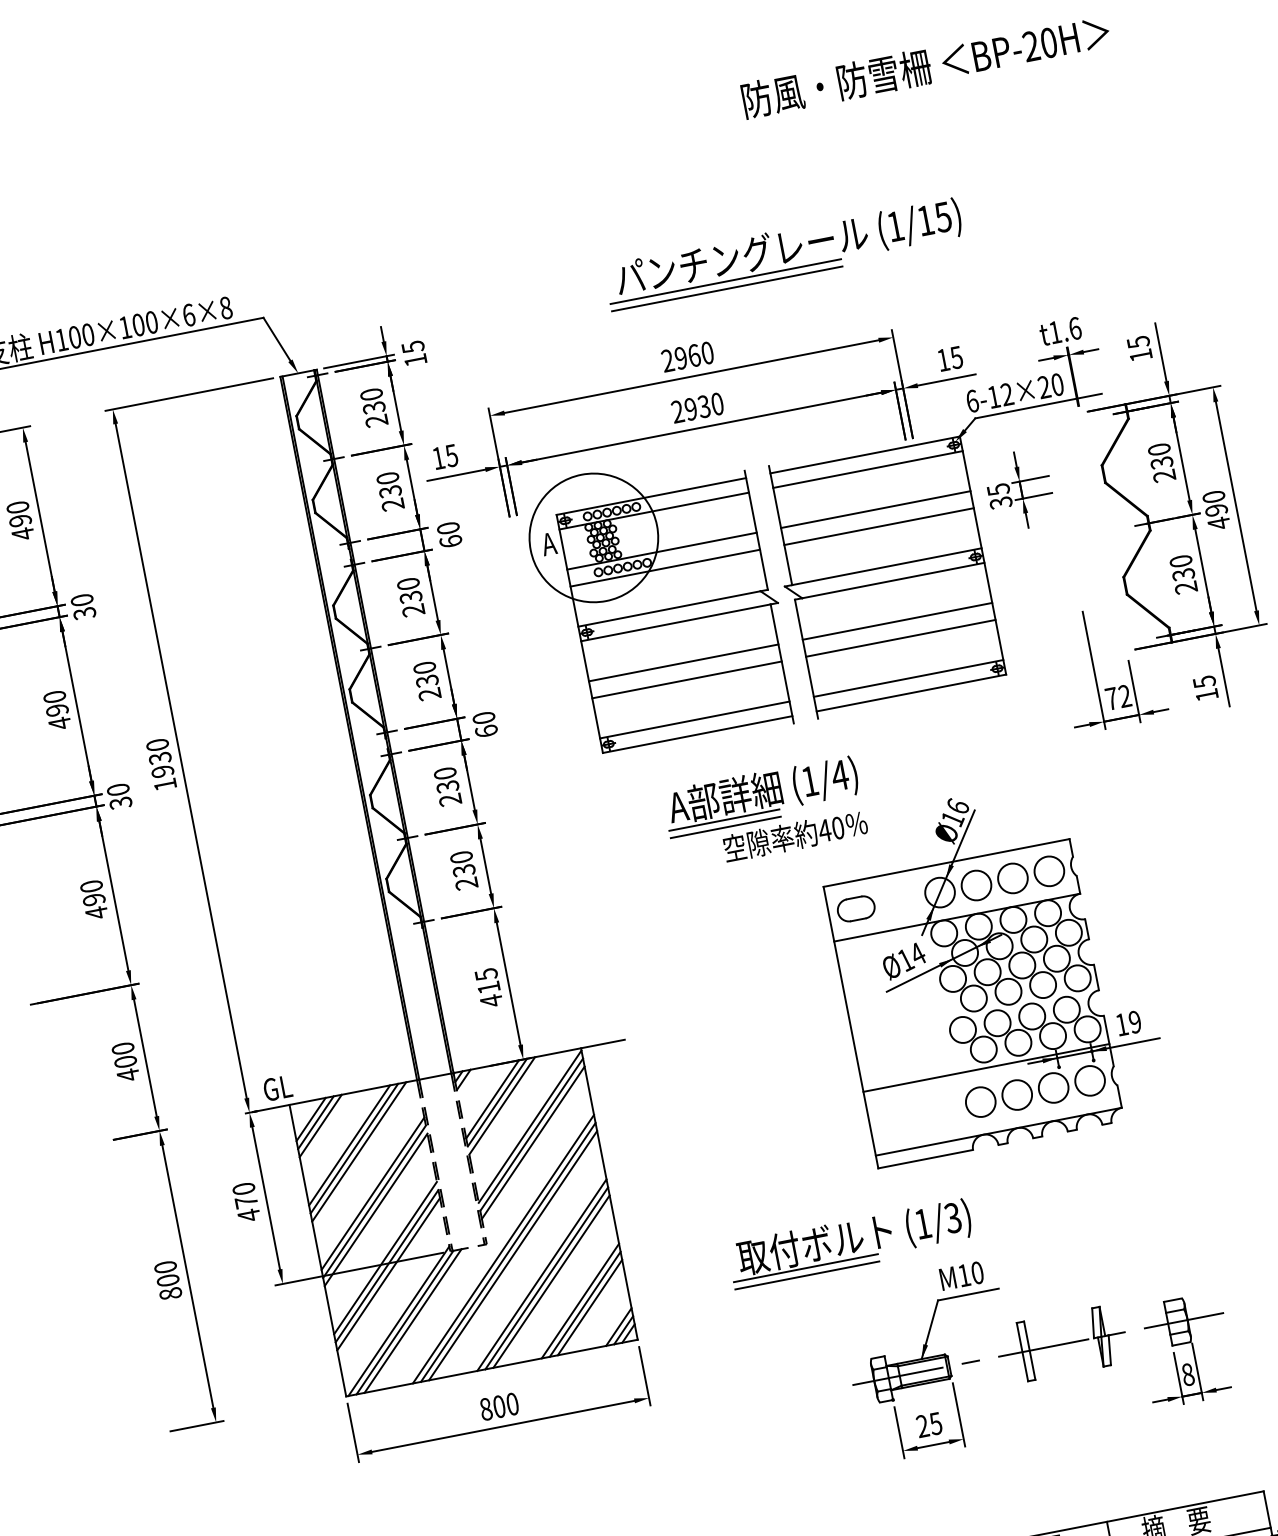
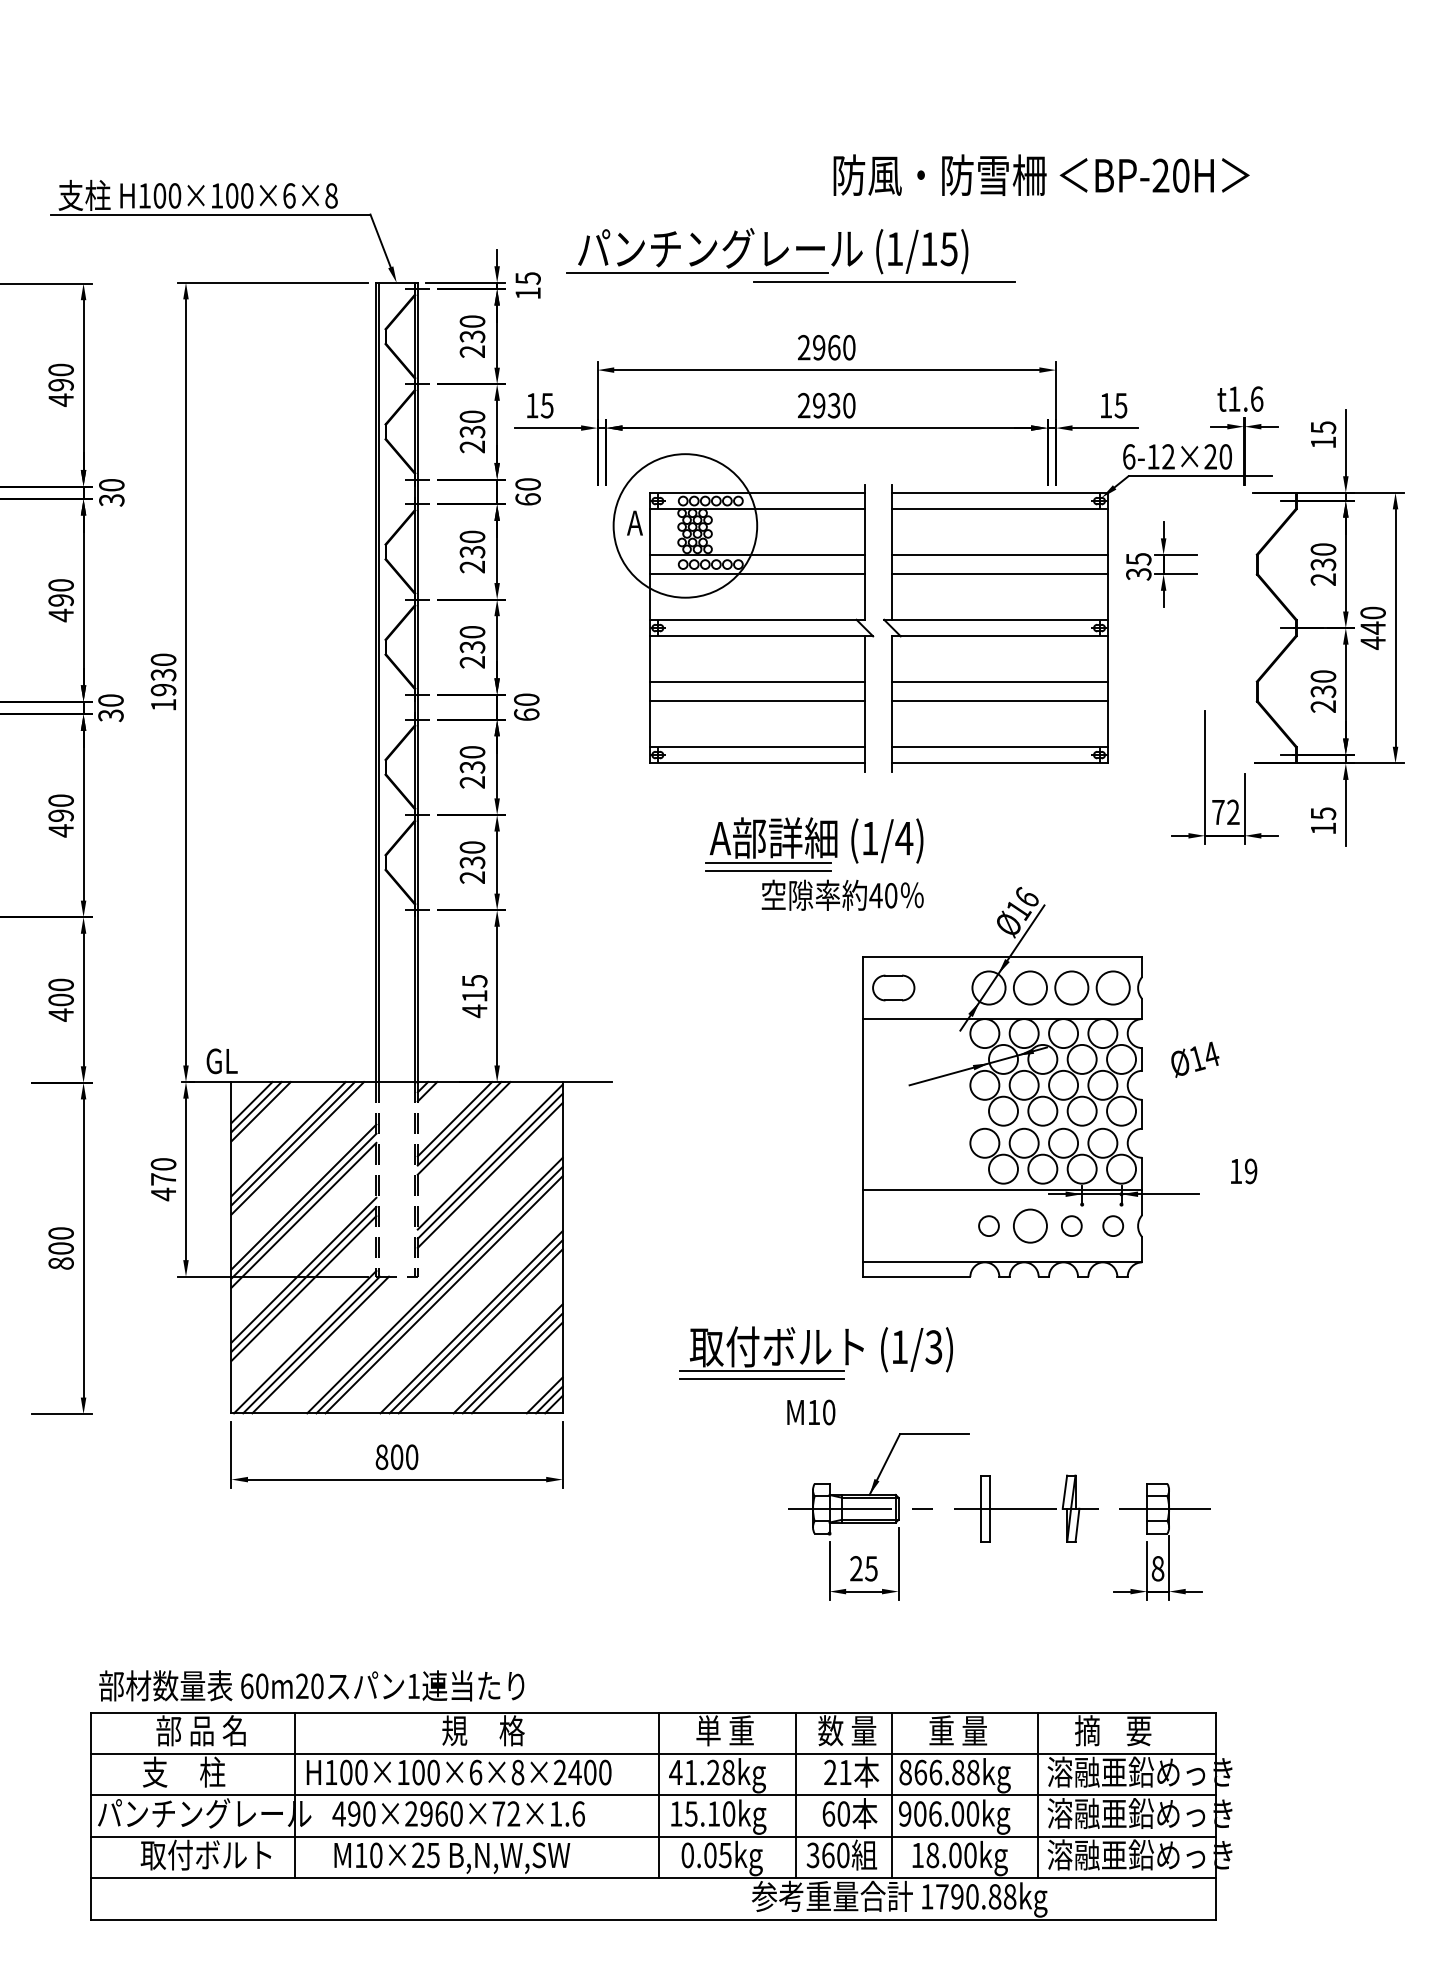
text: (925, 65) -> (1041, 174), moved
part: (783, 250) -> (767, 251), moved
text: (1215, 509) -> (1372, 627), 490 -> 440
text: (904, 961) -> (1195, 1059), moved
text: (1129, 1023) -> (1244, 1171), moved
circle: (1089, 1080) -> (1112, 1225), size x0.6
circle: (1053, 1087) -> (1071, 1225), size x0.6
circle: (980, 1101) -> (988, 1225), size x0.6
text: (962, 1275) -> (811, 1412), moved

